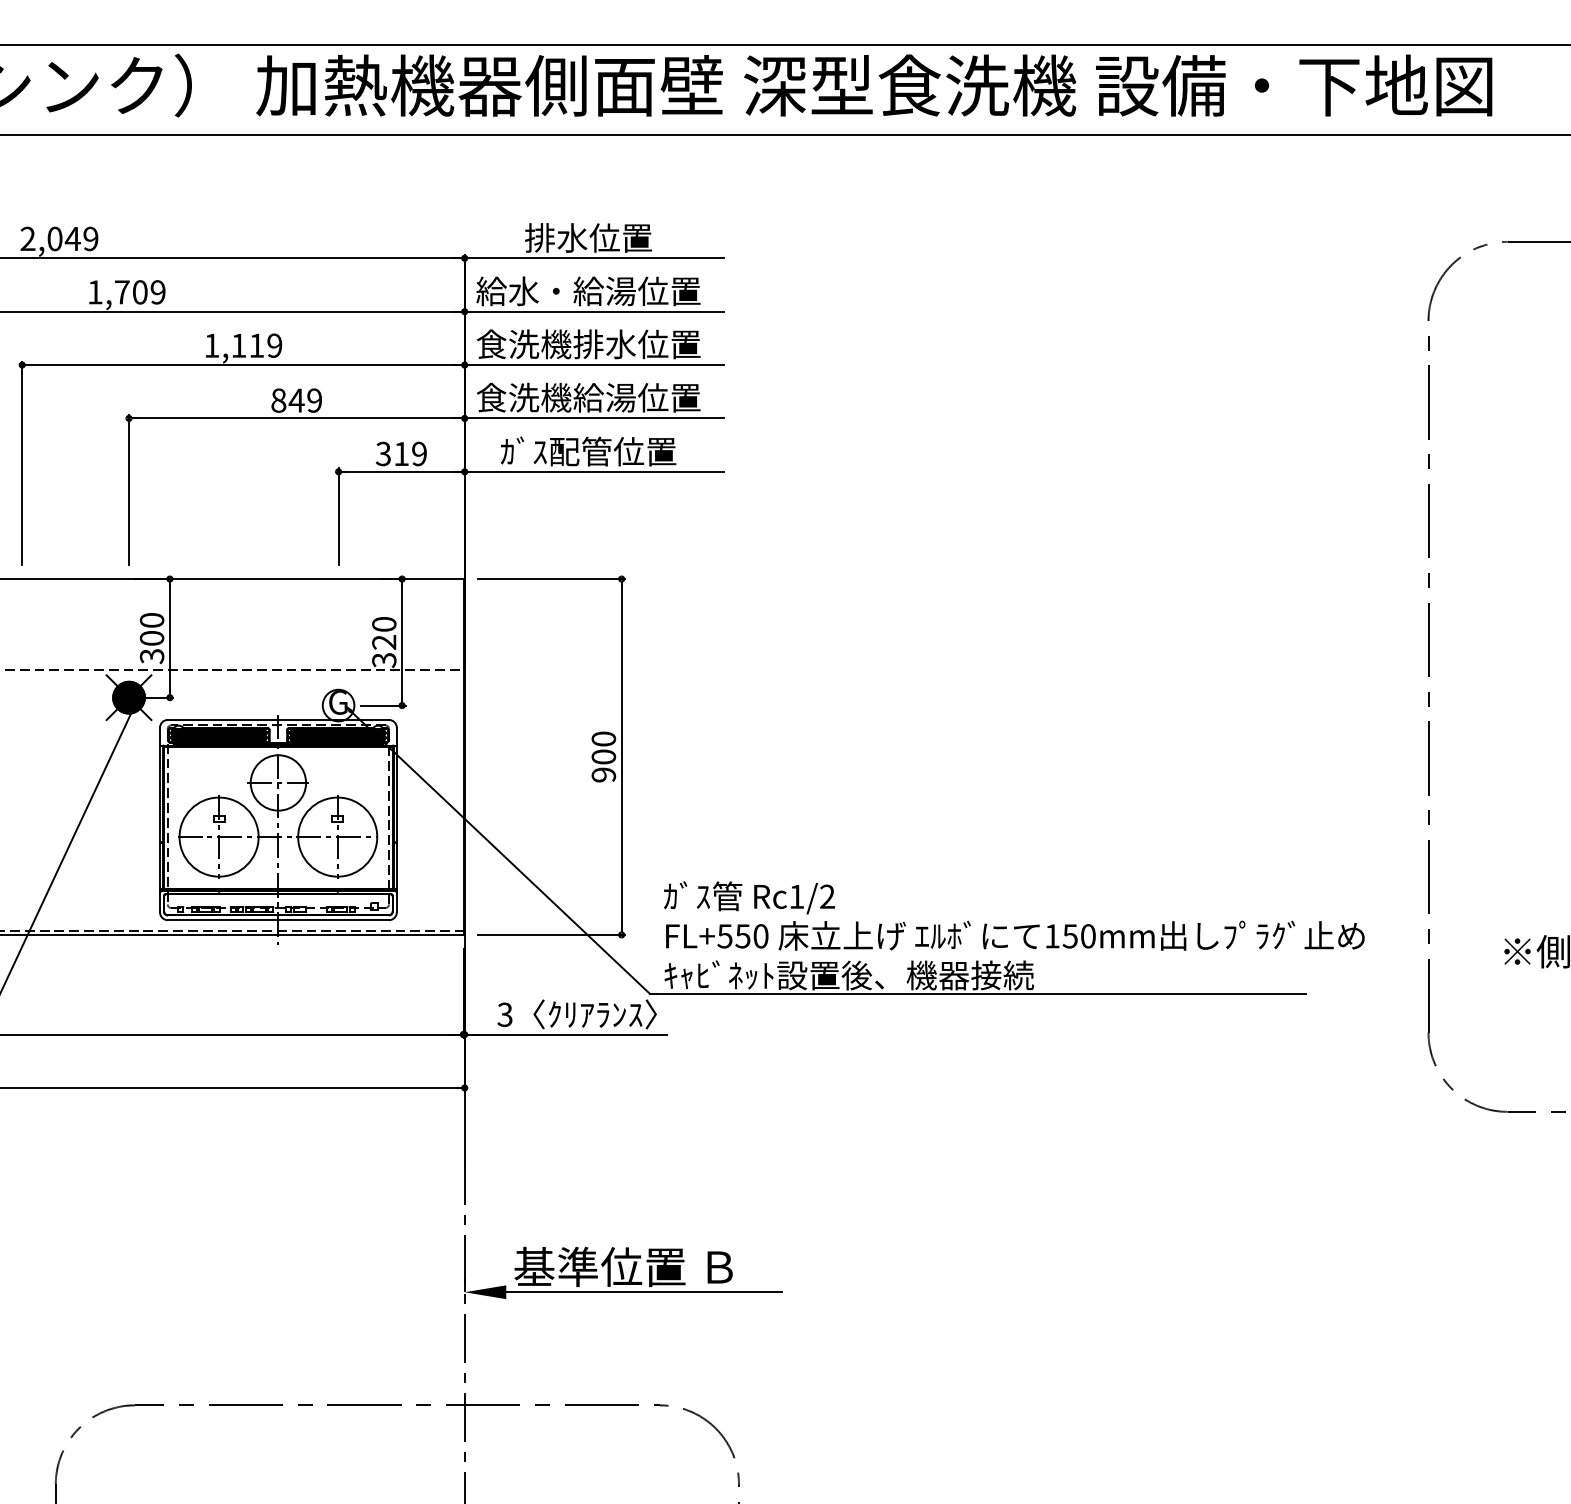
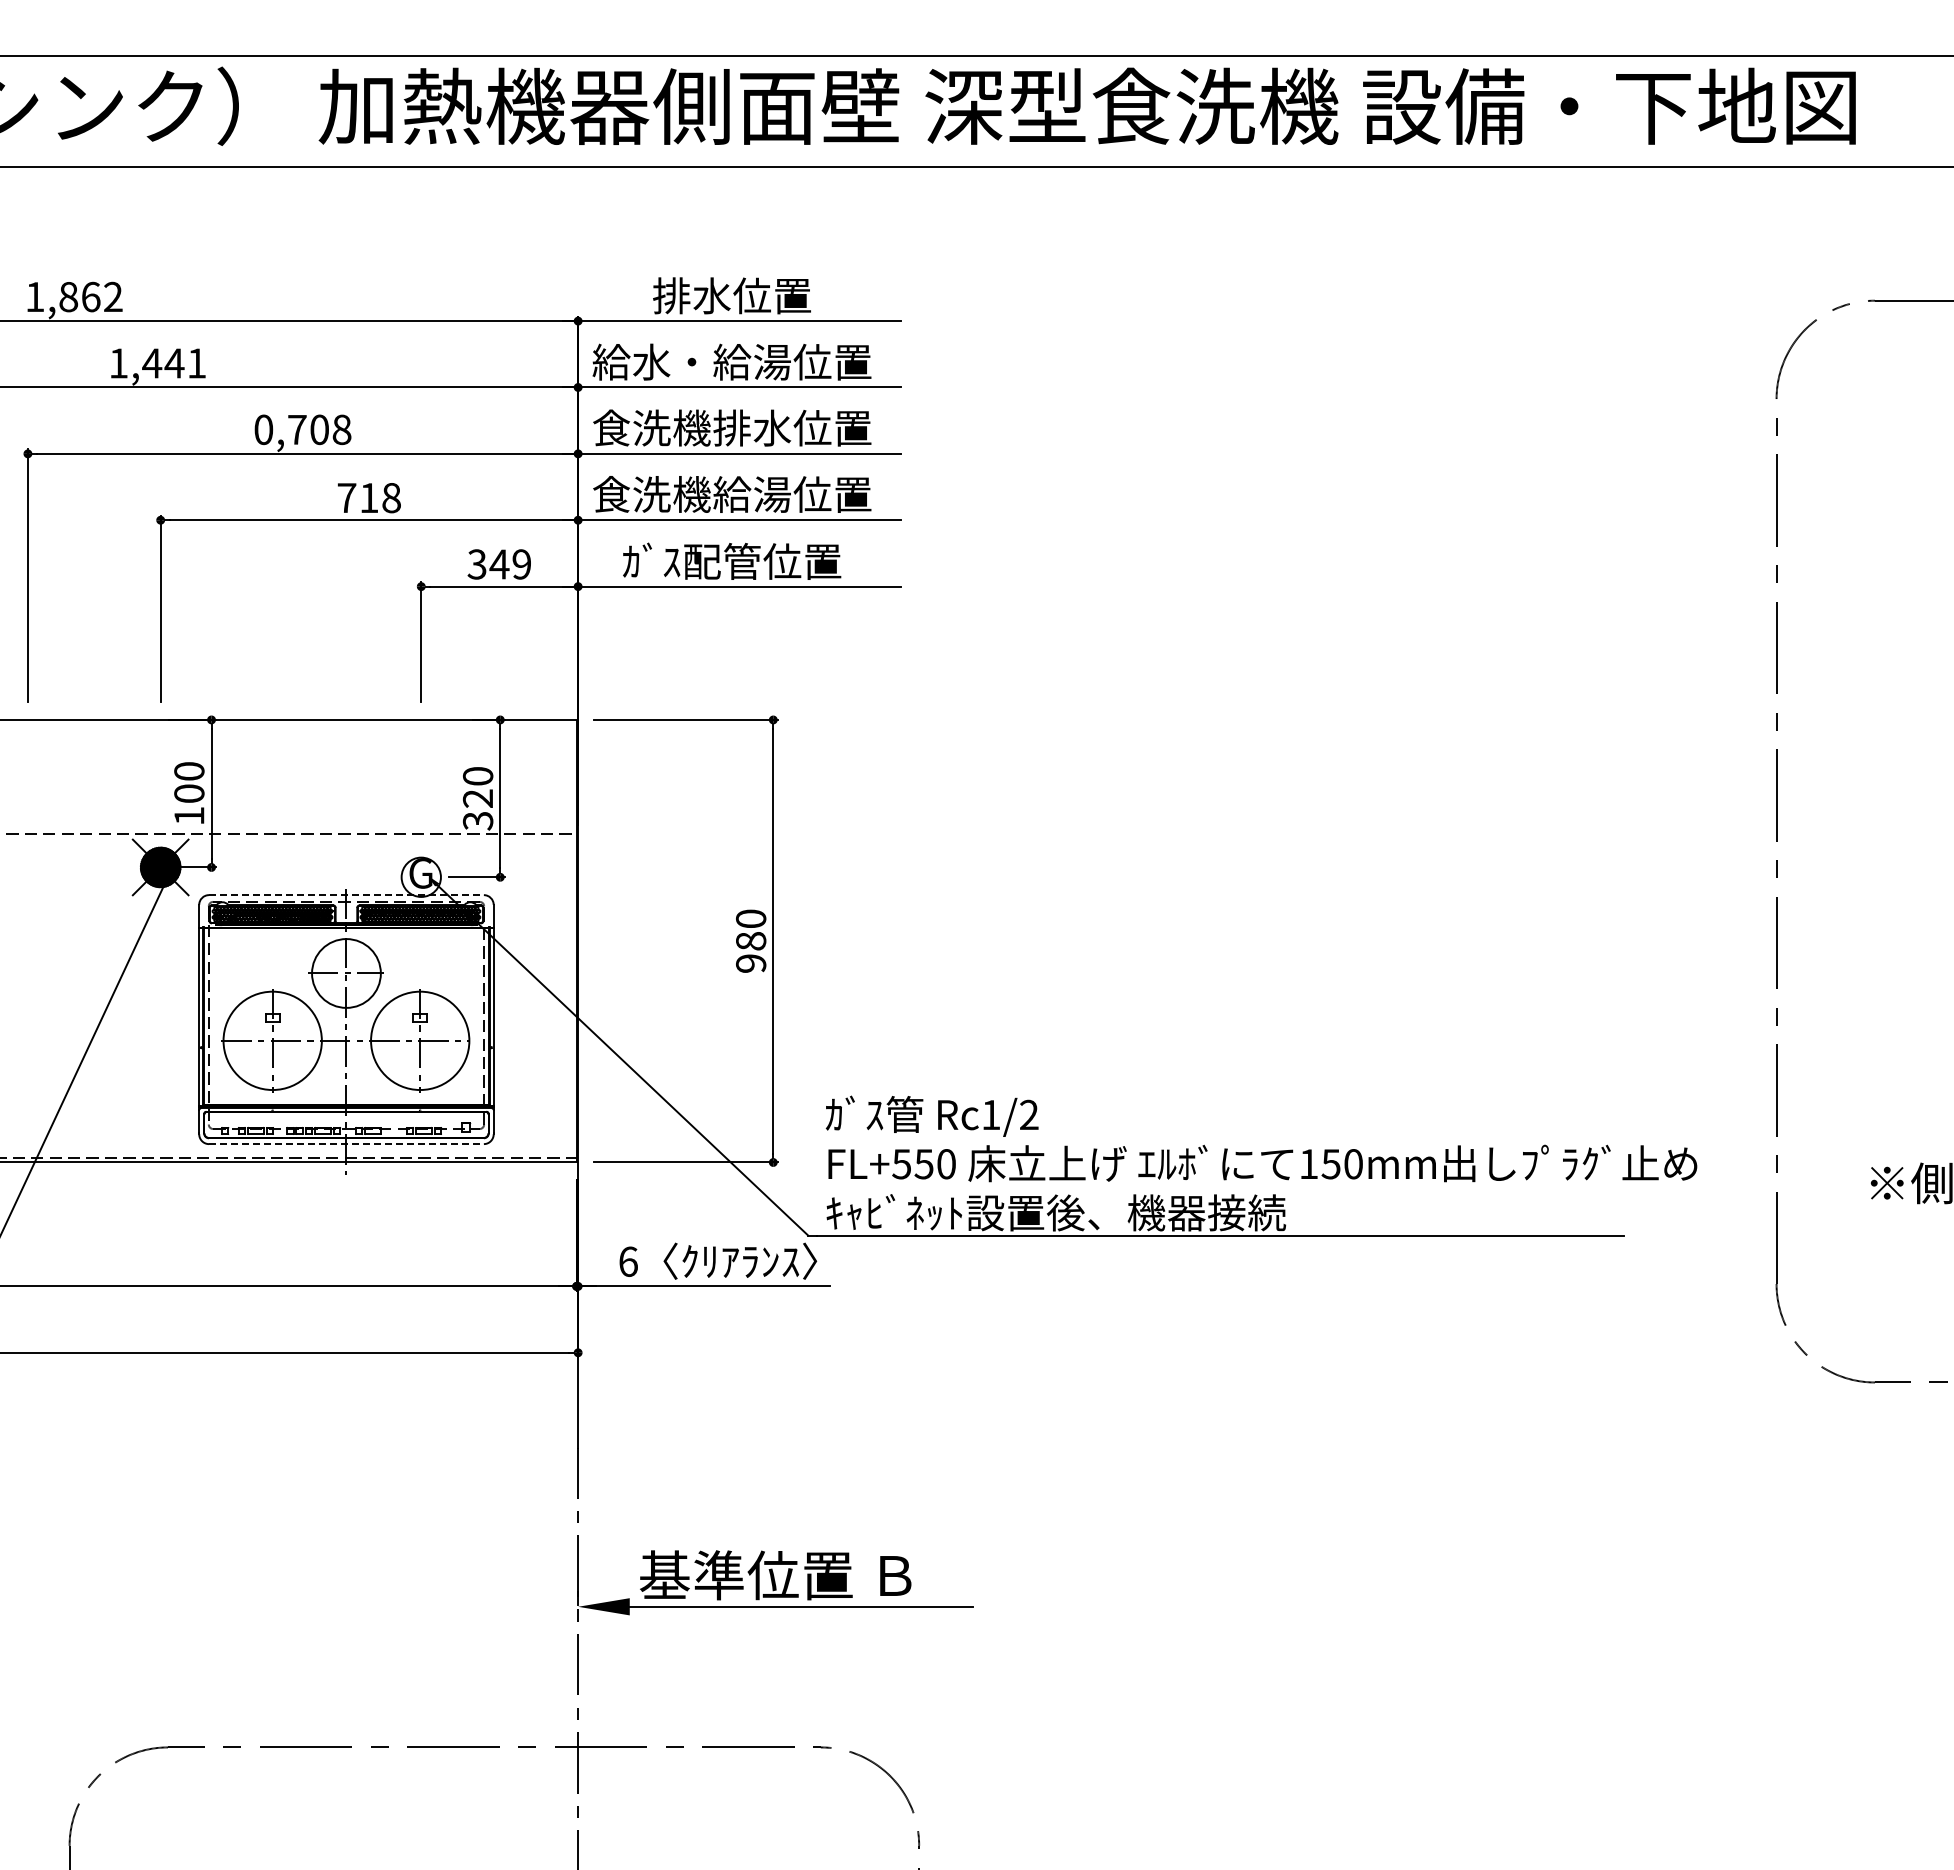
text: (58, 238) -> (73, 296), 2,049 -> 1,862
text: (139, 292) -> (173, 363), 1,709 -> 1,441
text: (243, 345) -> (302, 429), 1,119 -> 0,708
text: (296, 400) -> (368, 497), 849 -> 718
text: (401, 454) -> (499, 564), 319 -> 349
text: (152, 656) -> (189, 816), 300 -> 100
line: (278, 720) -> (346, 895), solid -> dashed
text: (604, 757) -> (751, 941), 900 -> 980
line: (278, 920) -> (346, 1144), solid -> dashed
text: (504, 1014) -> (627, 1261), 3 -> 6

